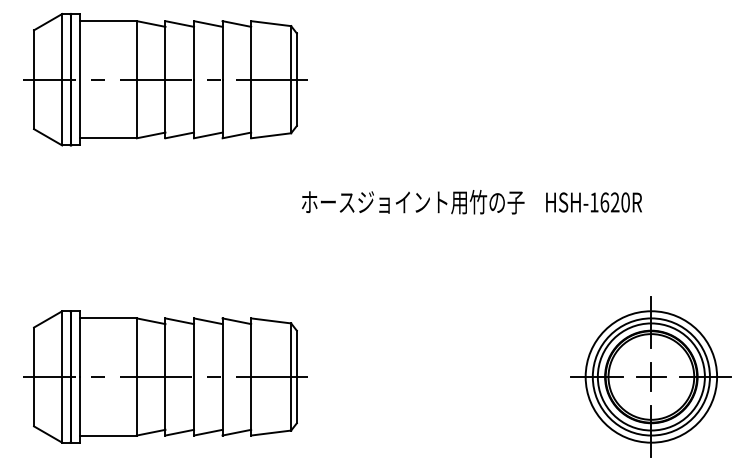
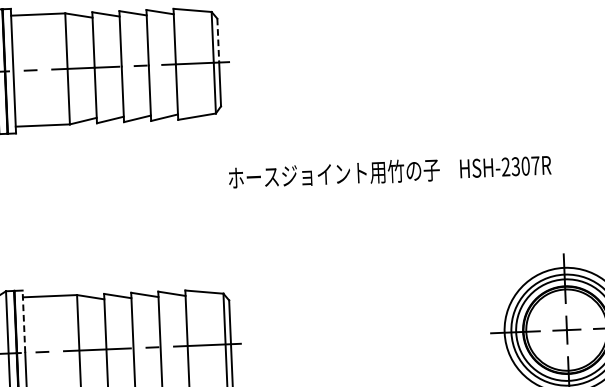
line: (296, 57) -> (217, 41), solid -> dashed
text: (609, 202) -> (520, 166), HSH-1620R -> HSH-2307R
line: (79, 344) -> (23, 322), solid -> dashed

